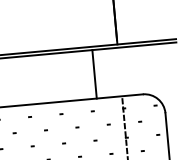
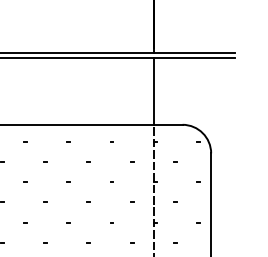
line: (94, 73) -> (154, 90), moved

